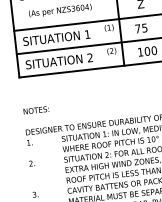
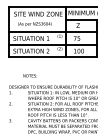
text: (34, 109) -> (29, 75), moved

